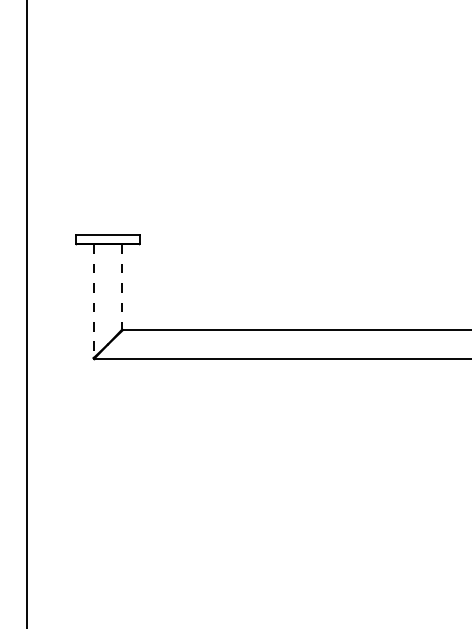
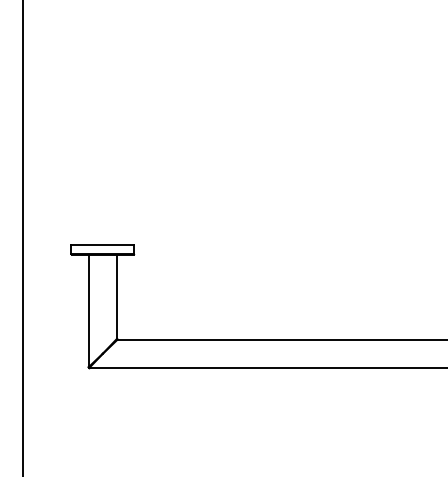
line: (122, 287) -> (117, 297), dashed -> solid
line: (93, 301) -> (88, 311), dashed -> solid

